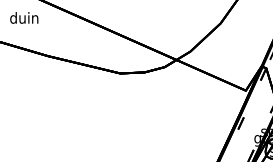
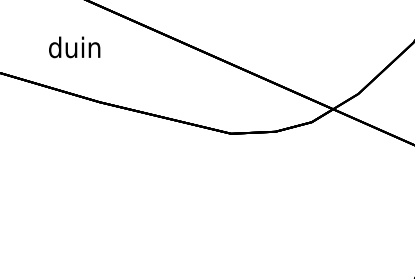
text: (24, 17) -> (75, 46), moved

